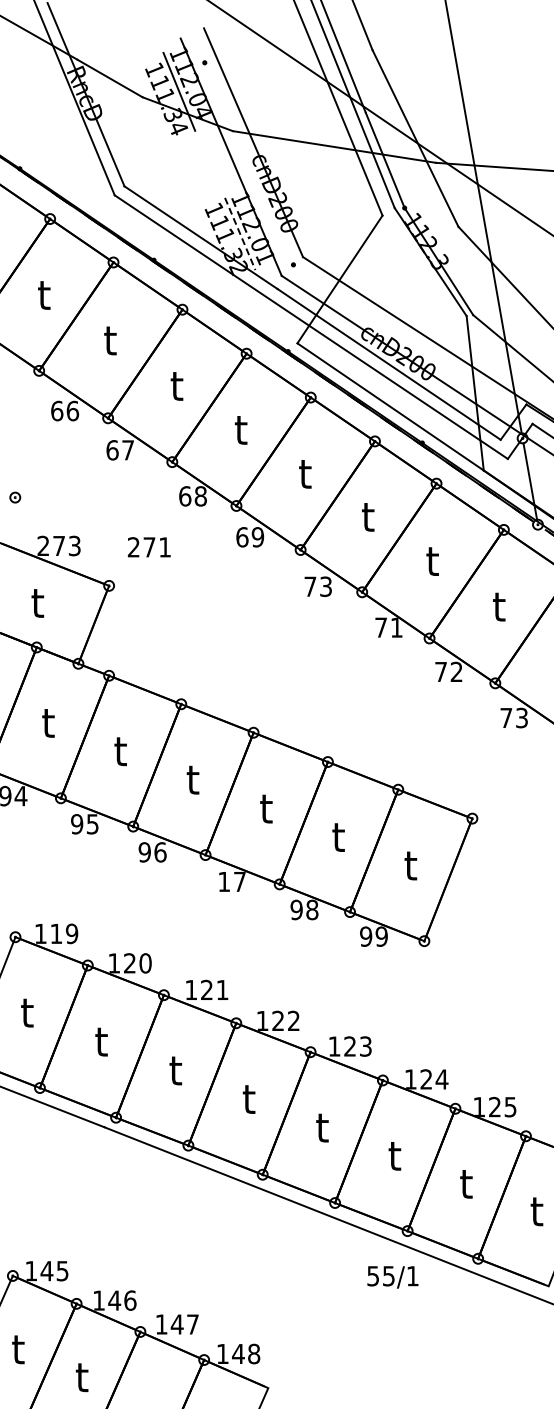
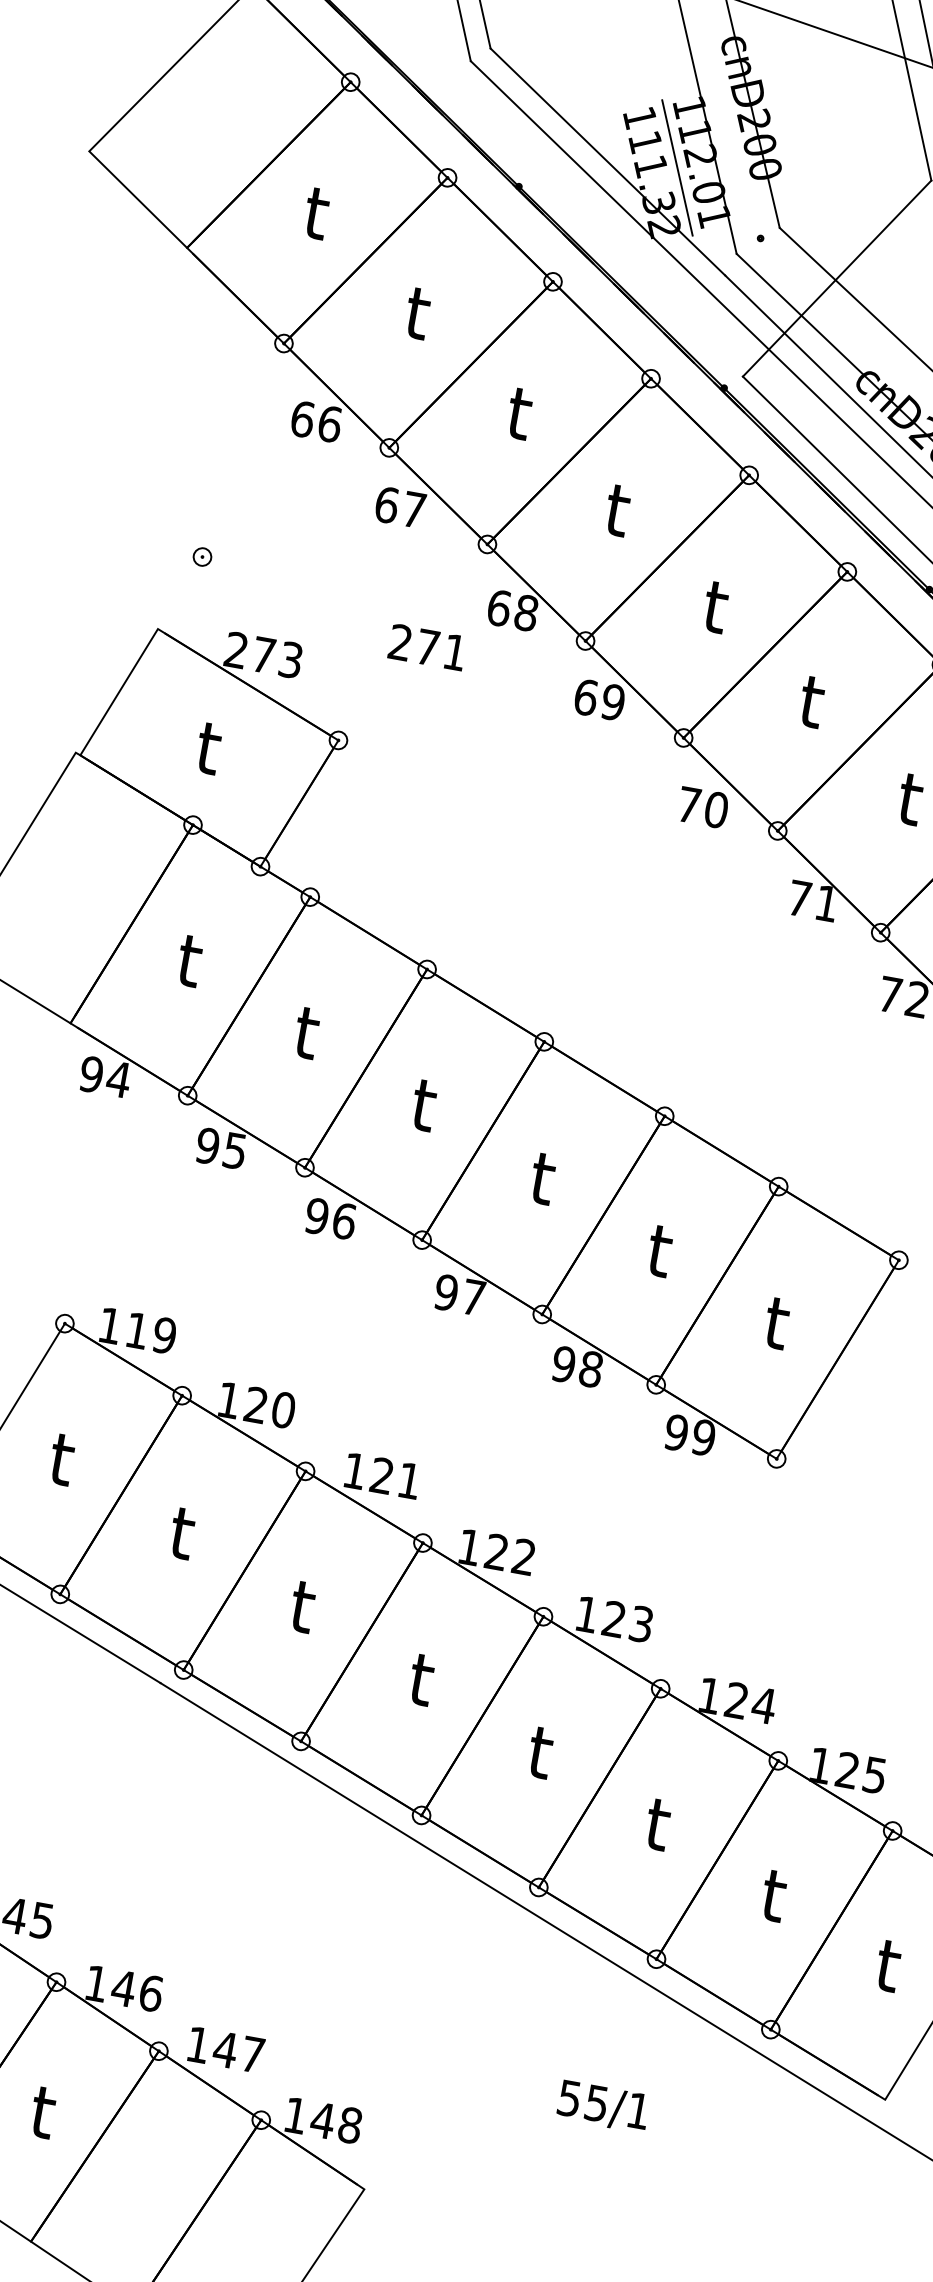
line: (240, 234) -> (677, 168), dashed -> solid
text: (149, 547) -> (427, 647), moved
text: (326, 586) -> (717, 809), 73 -> 70
text: (224, 881) -> (446, 1292), 17 -> 97
text: (392, 1277) -> (602, 2106), moved

